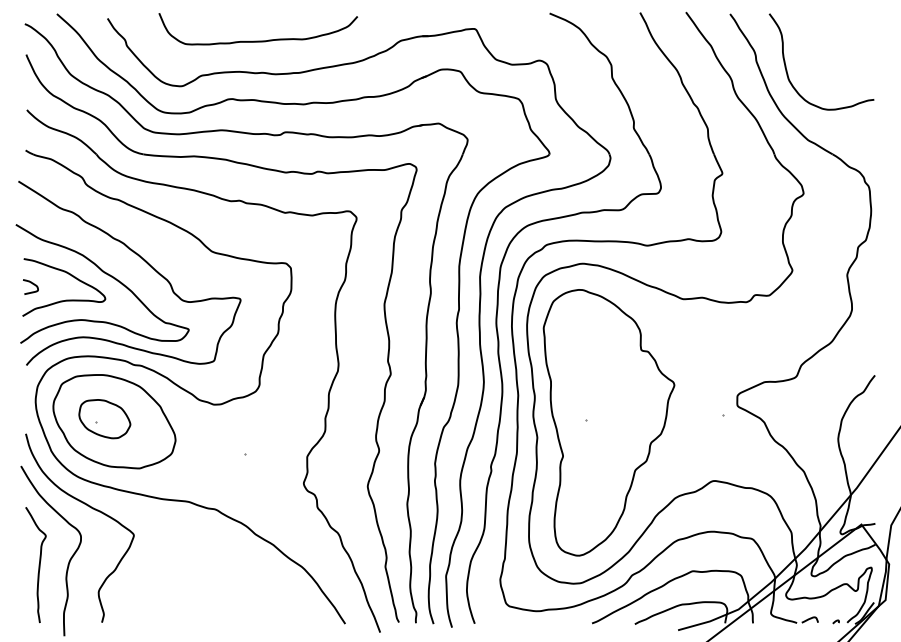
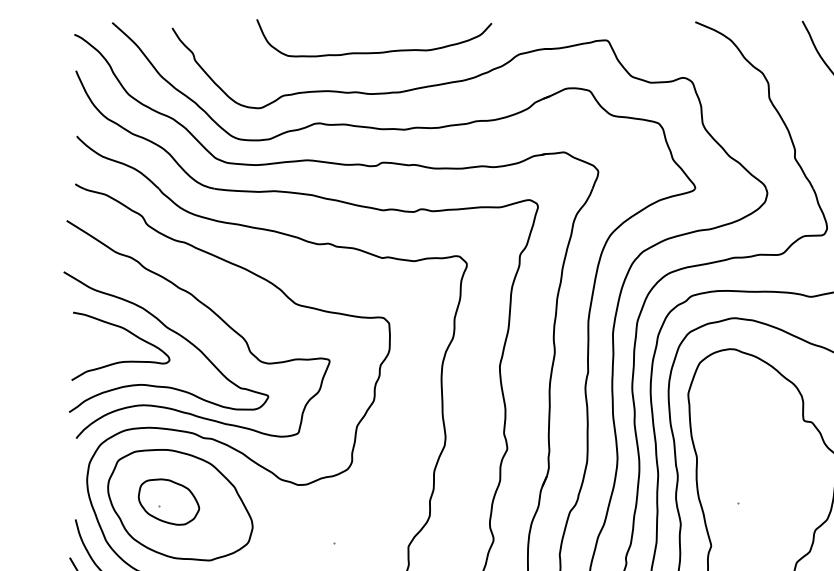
curve: (258, 40) -> (374, 51), moved
curve: (32, 284) -> (83, 342), removed

